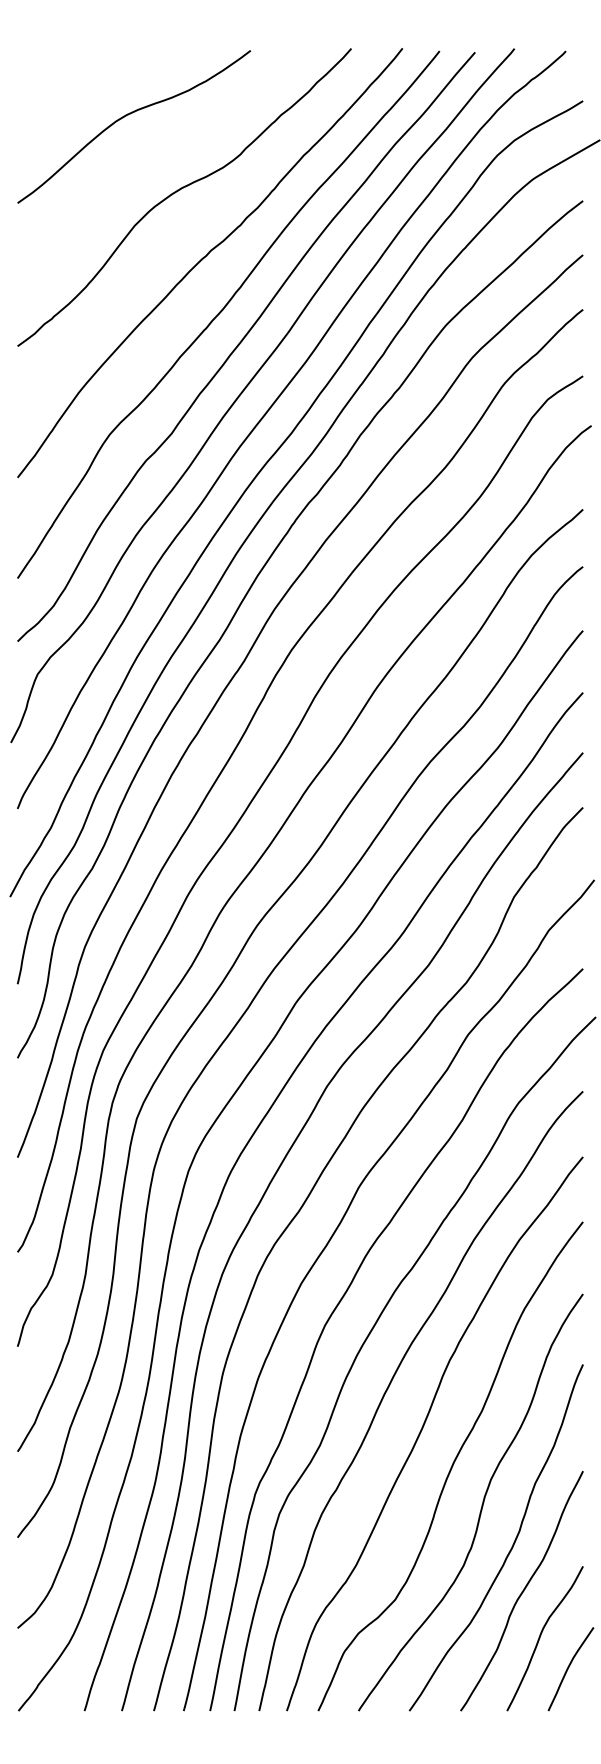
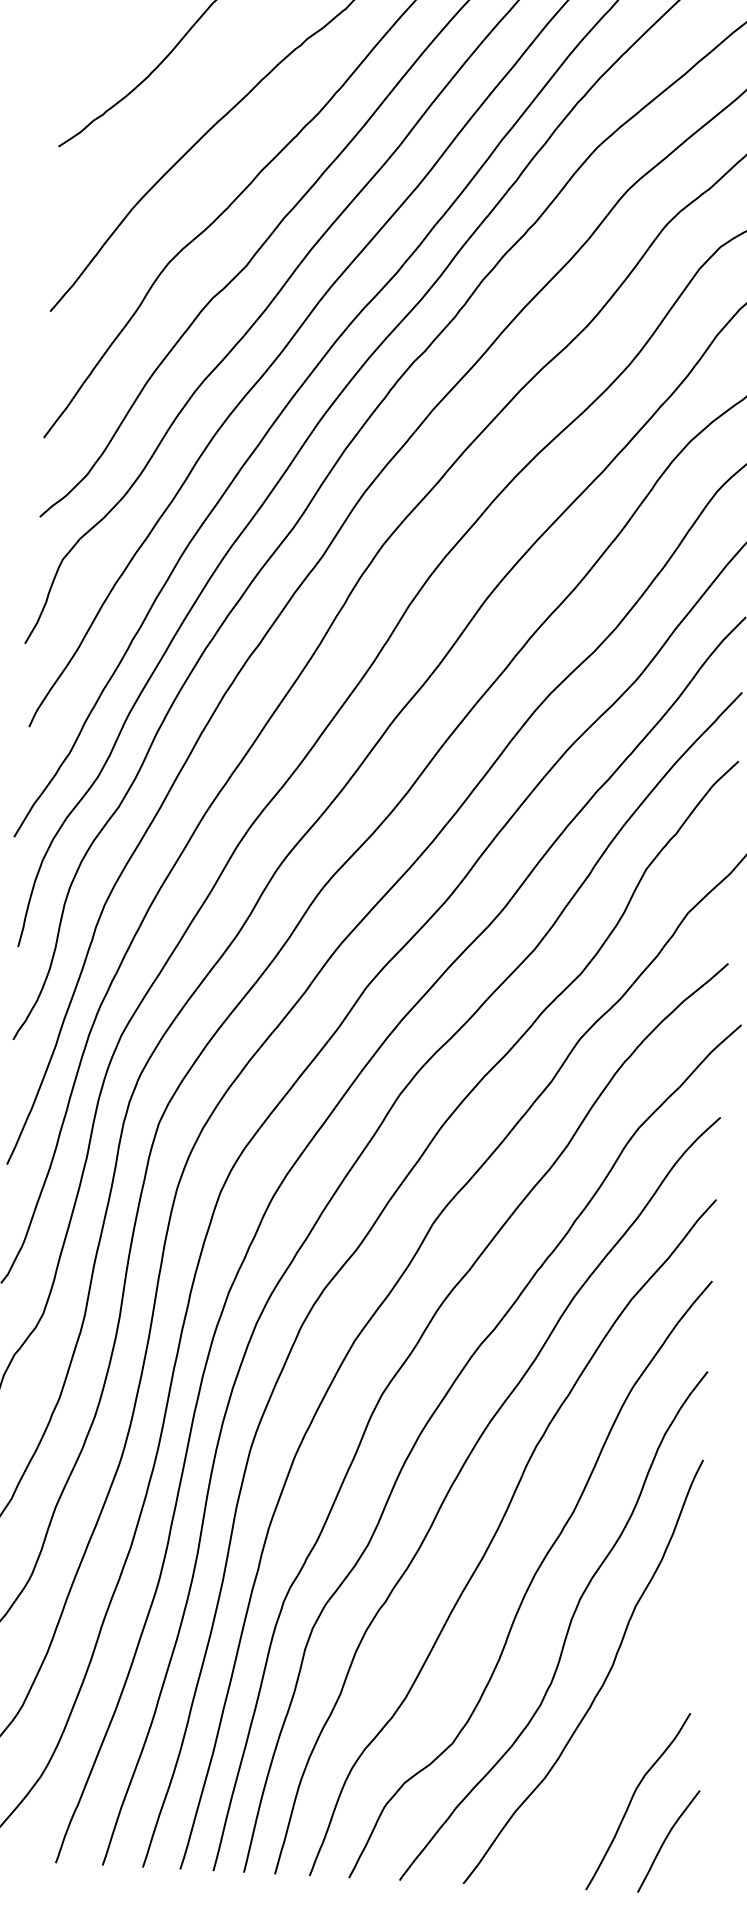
curve: (521, 1591) -> (611, 1740), removed

